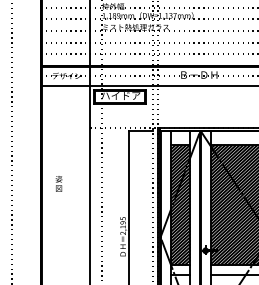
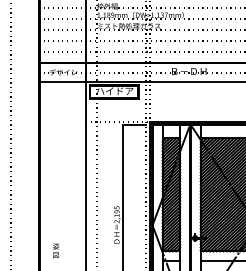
text: (59, 183) -> (56, 250), moved

